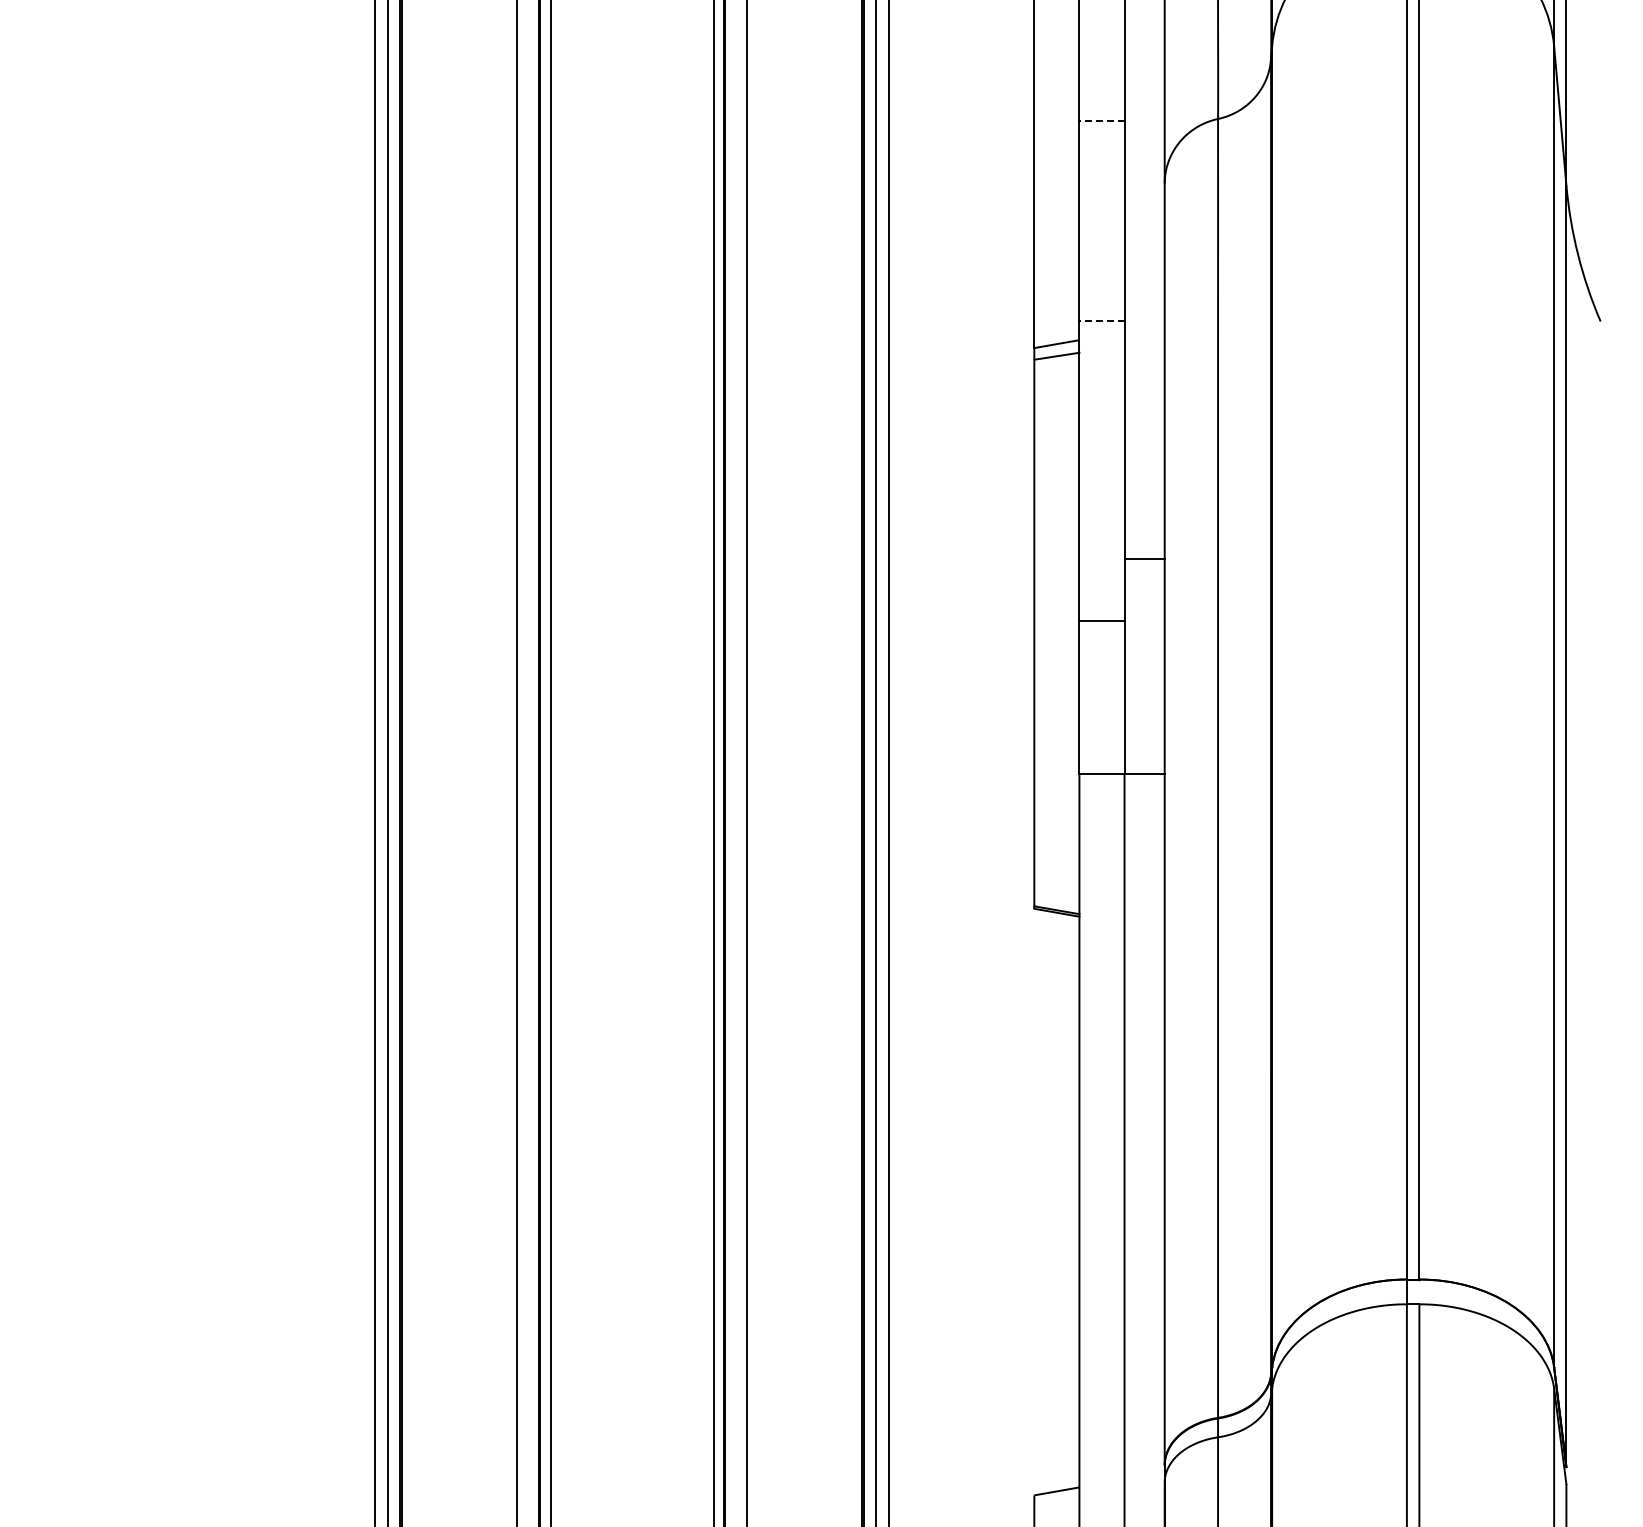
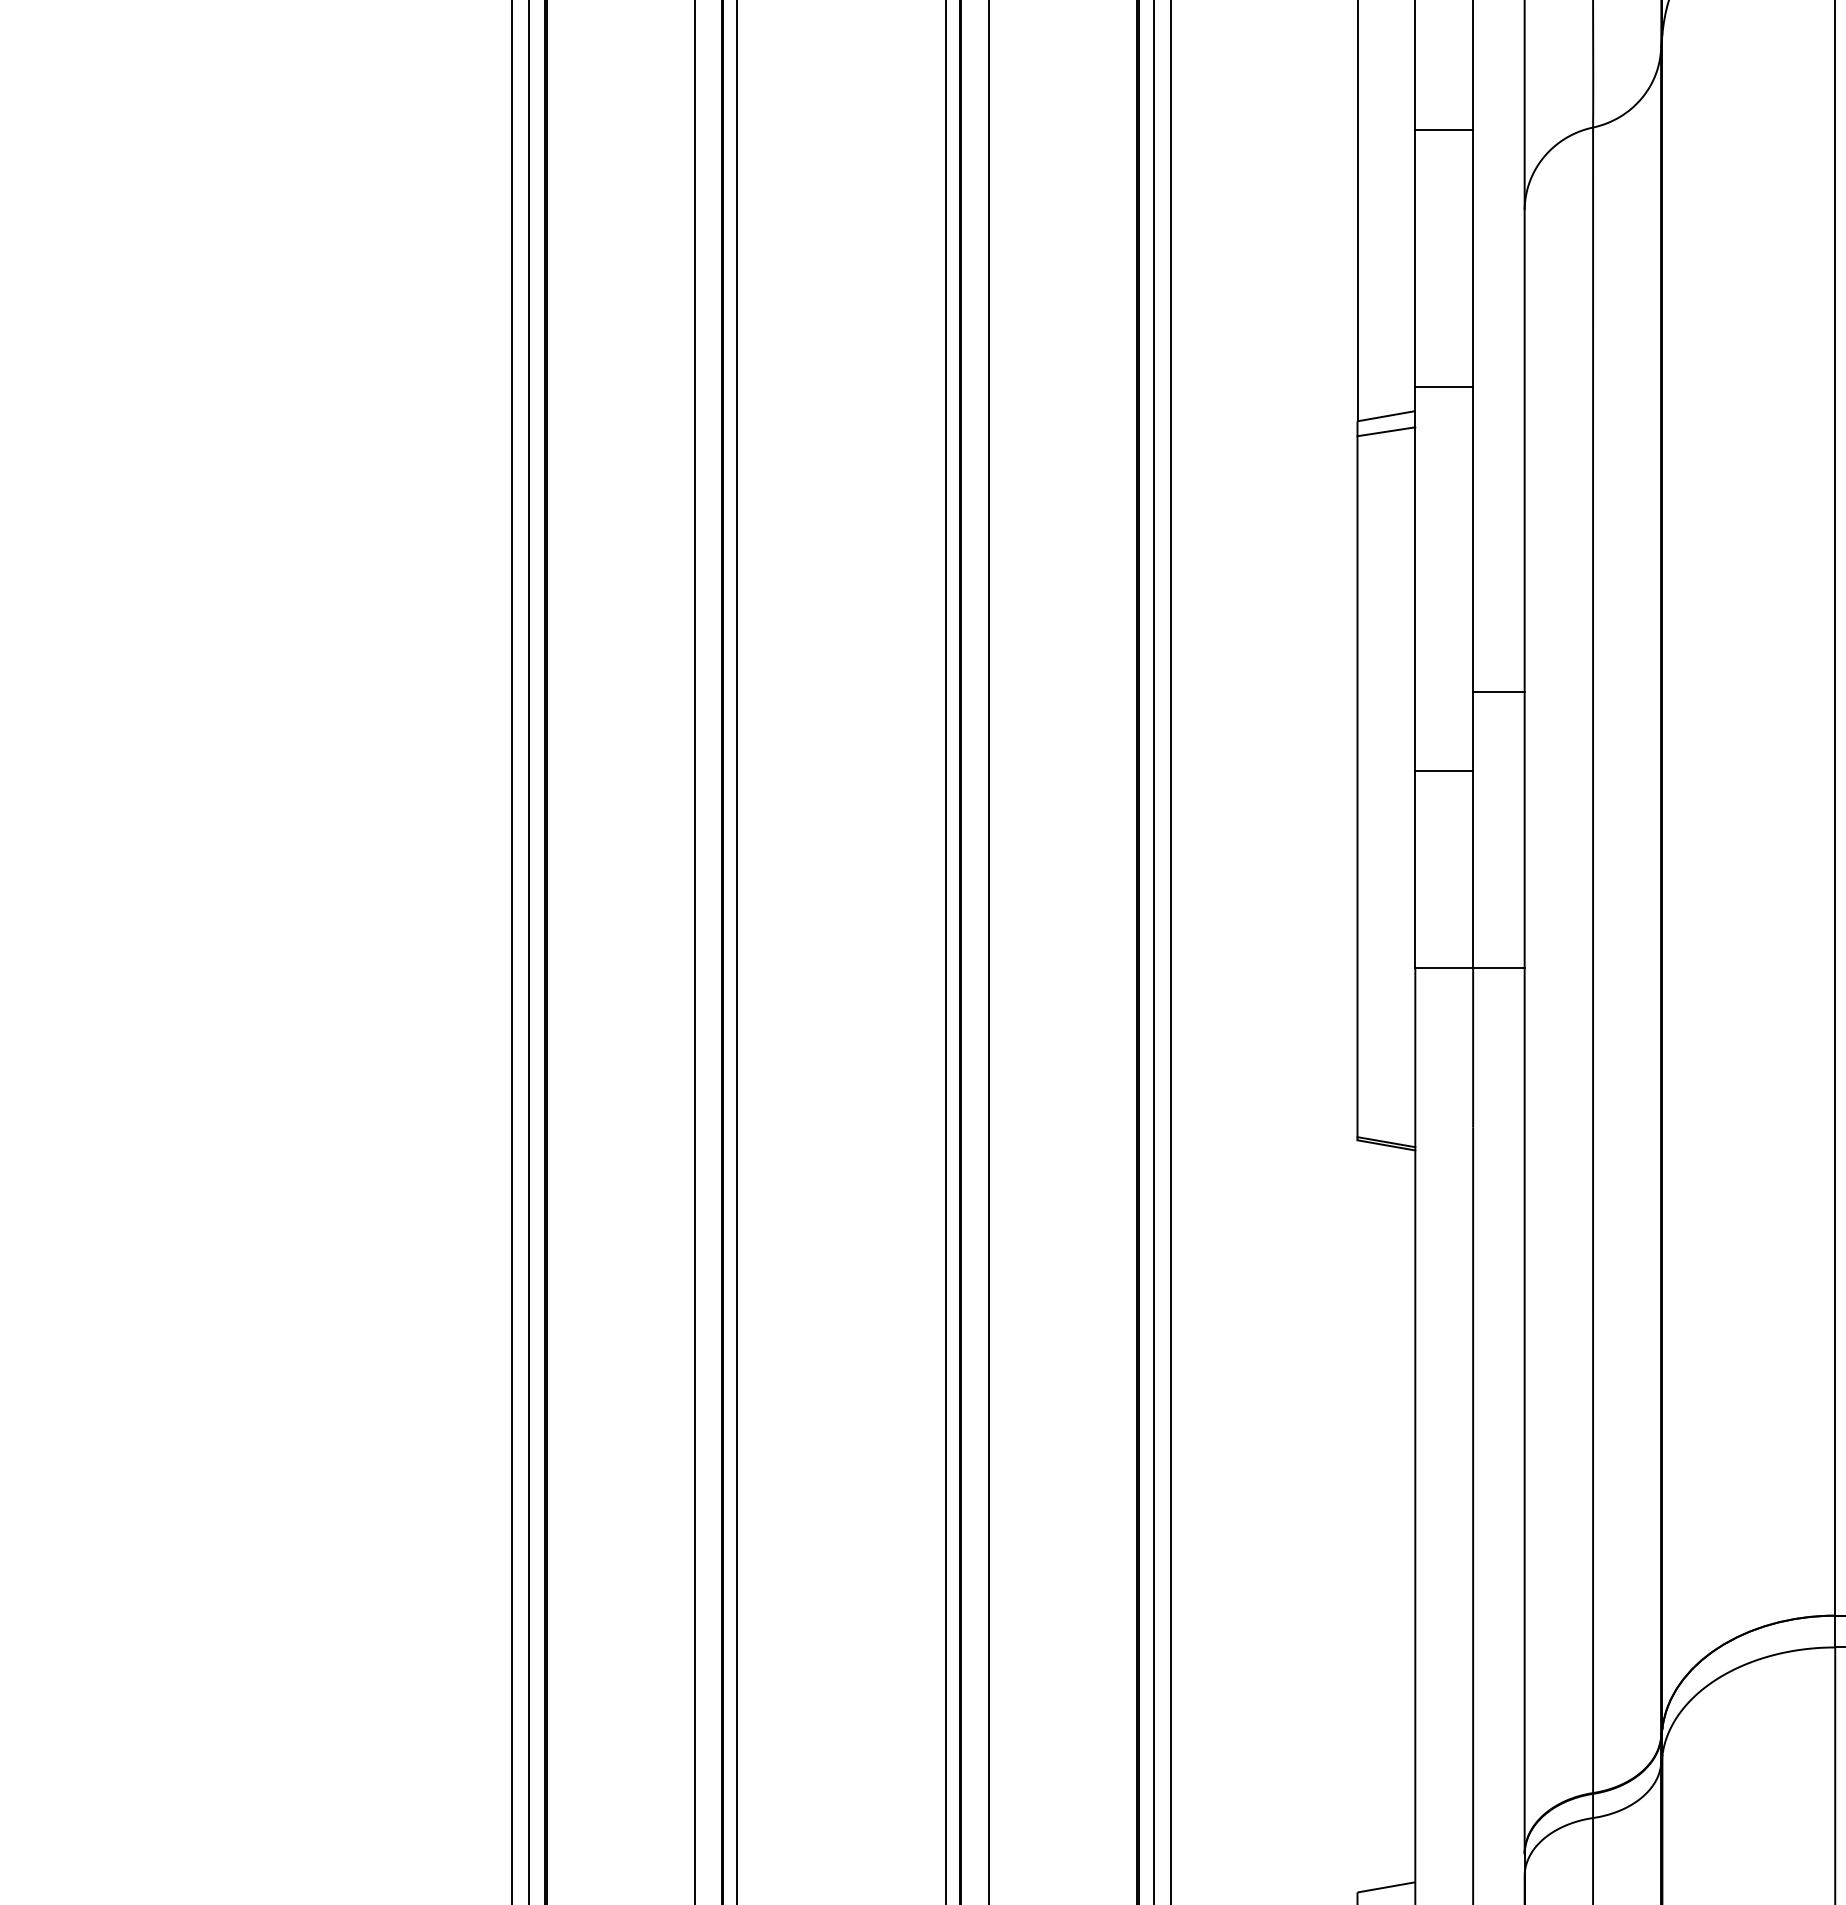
line: (1101, 120) -> (1443, 129), dashed -> solid
line: (1101, 321) -> (1443, 387), dashed -> solid

